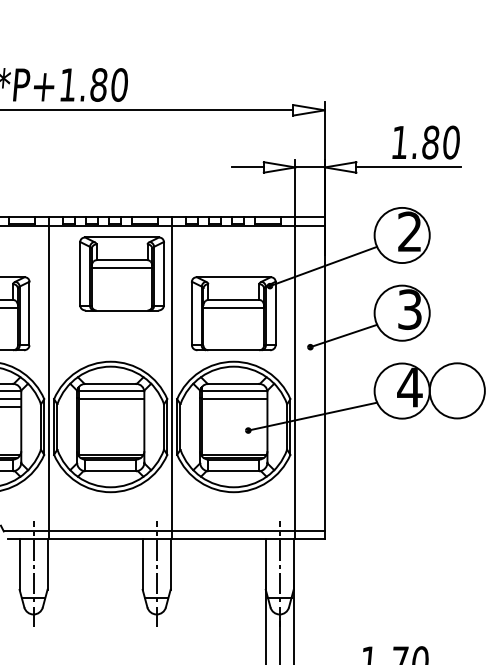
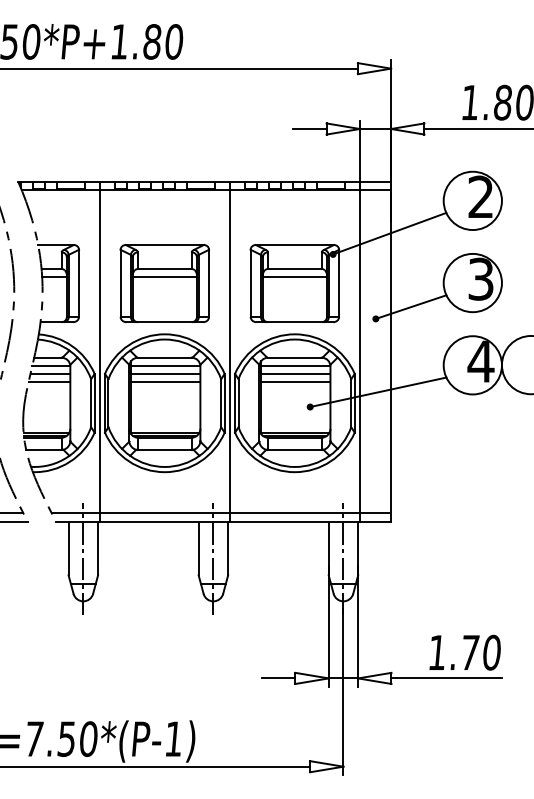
part: (121, 273) -> (164, 283), moved
line: (111, 406) -> (165, 381), added
line: (234, 406) -> (295, 381), added

